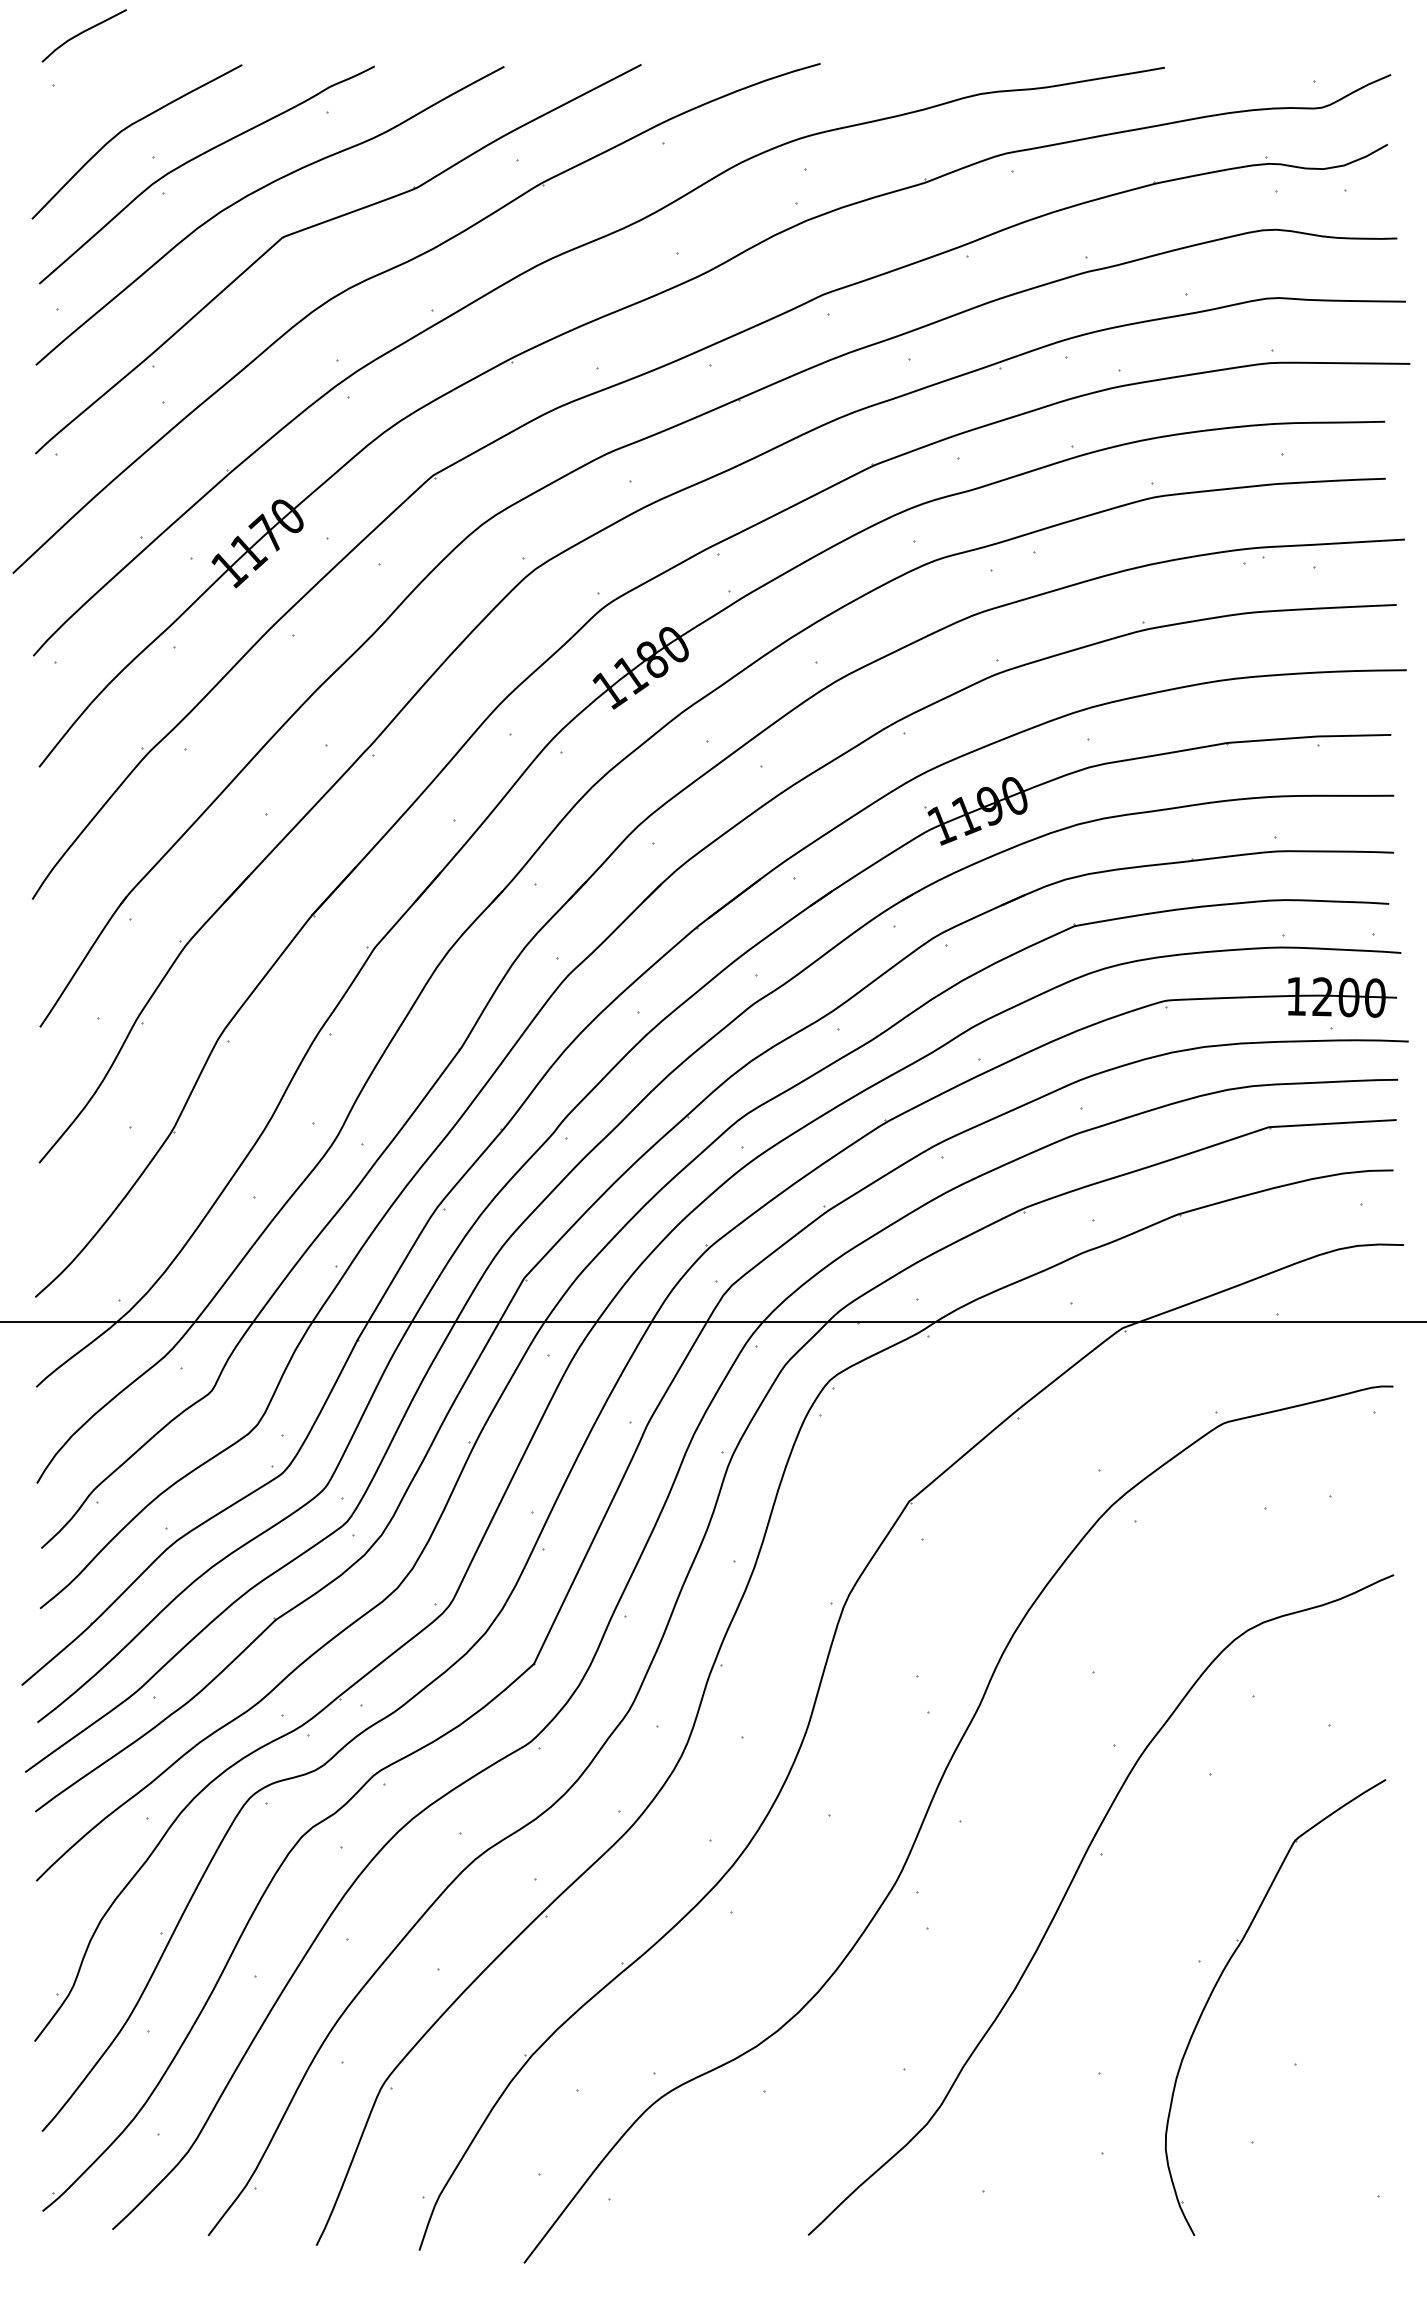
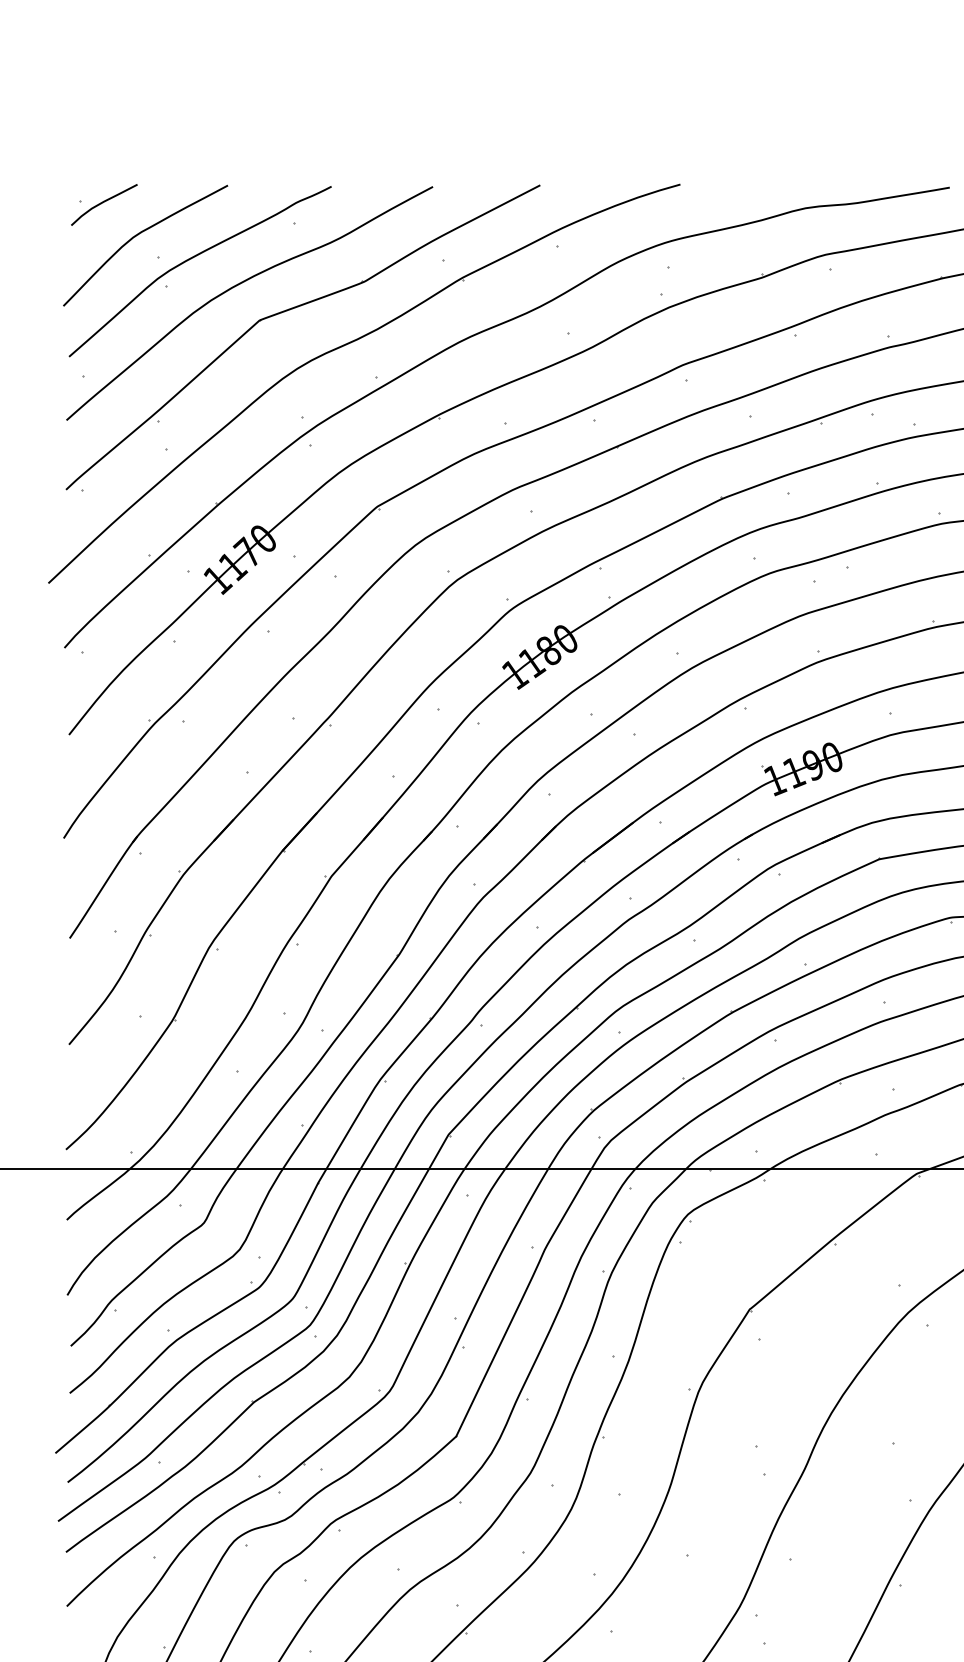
curve: (82, 33) -> (102, 203), moved

